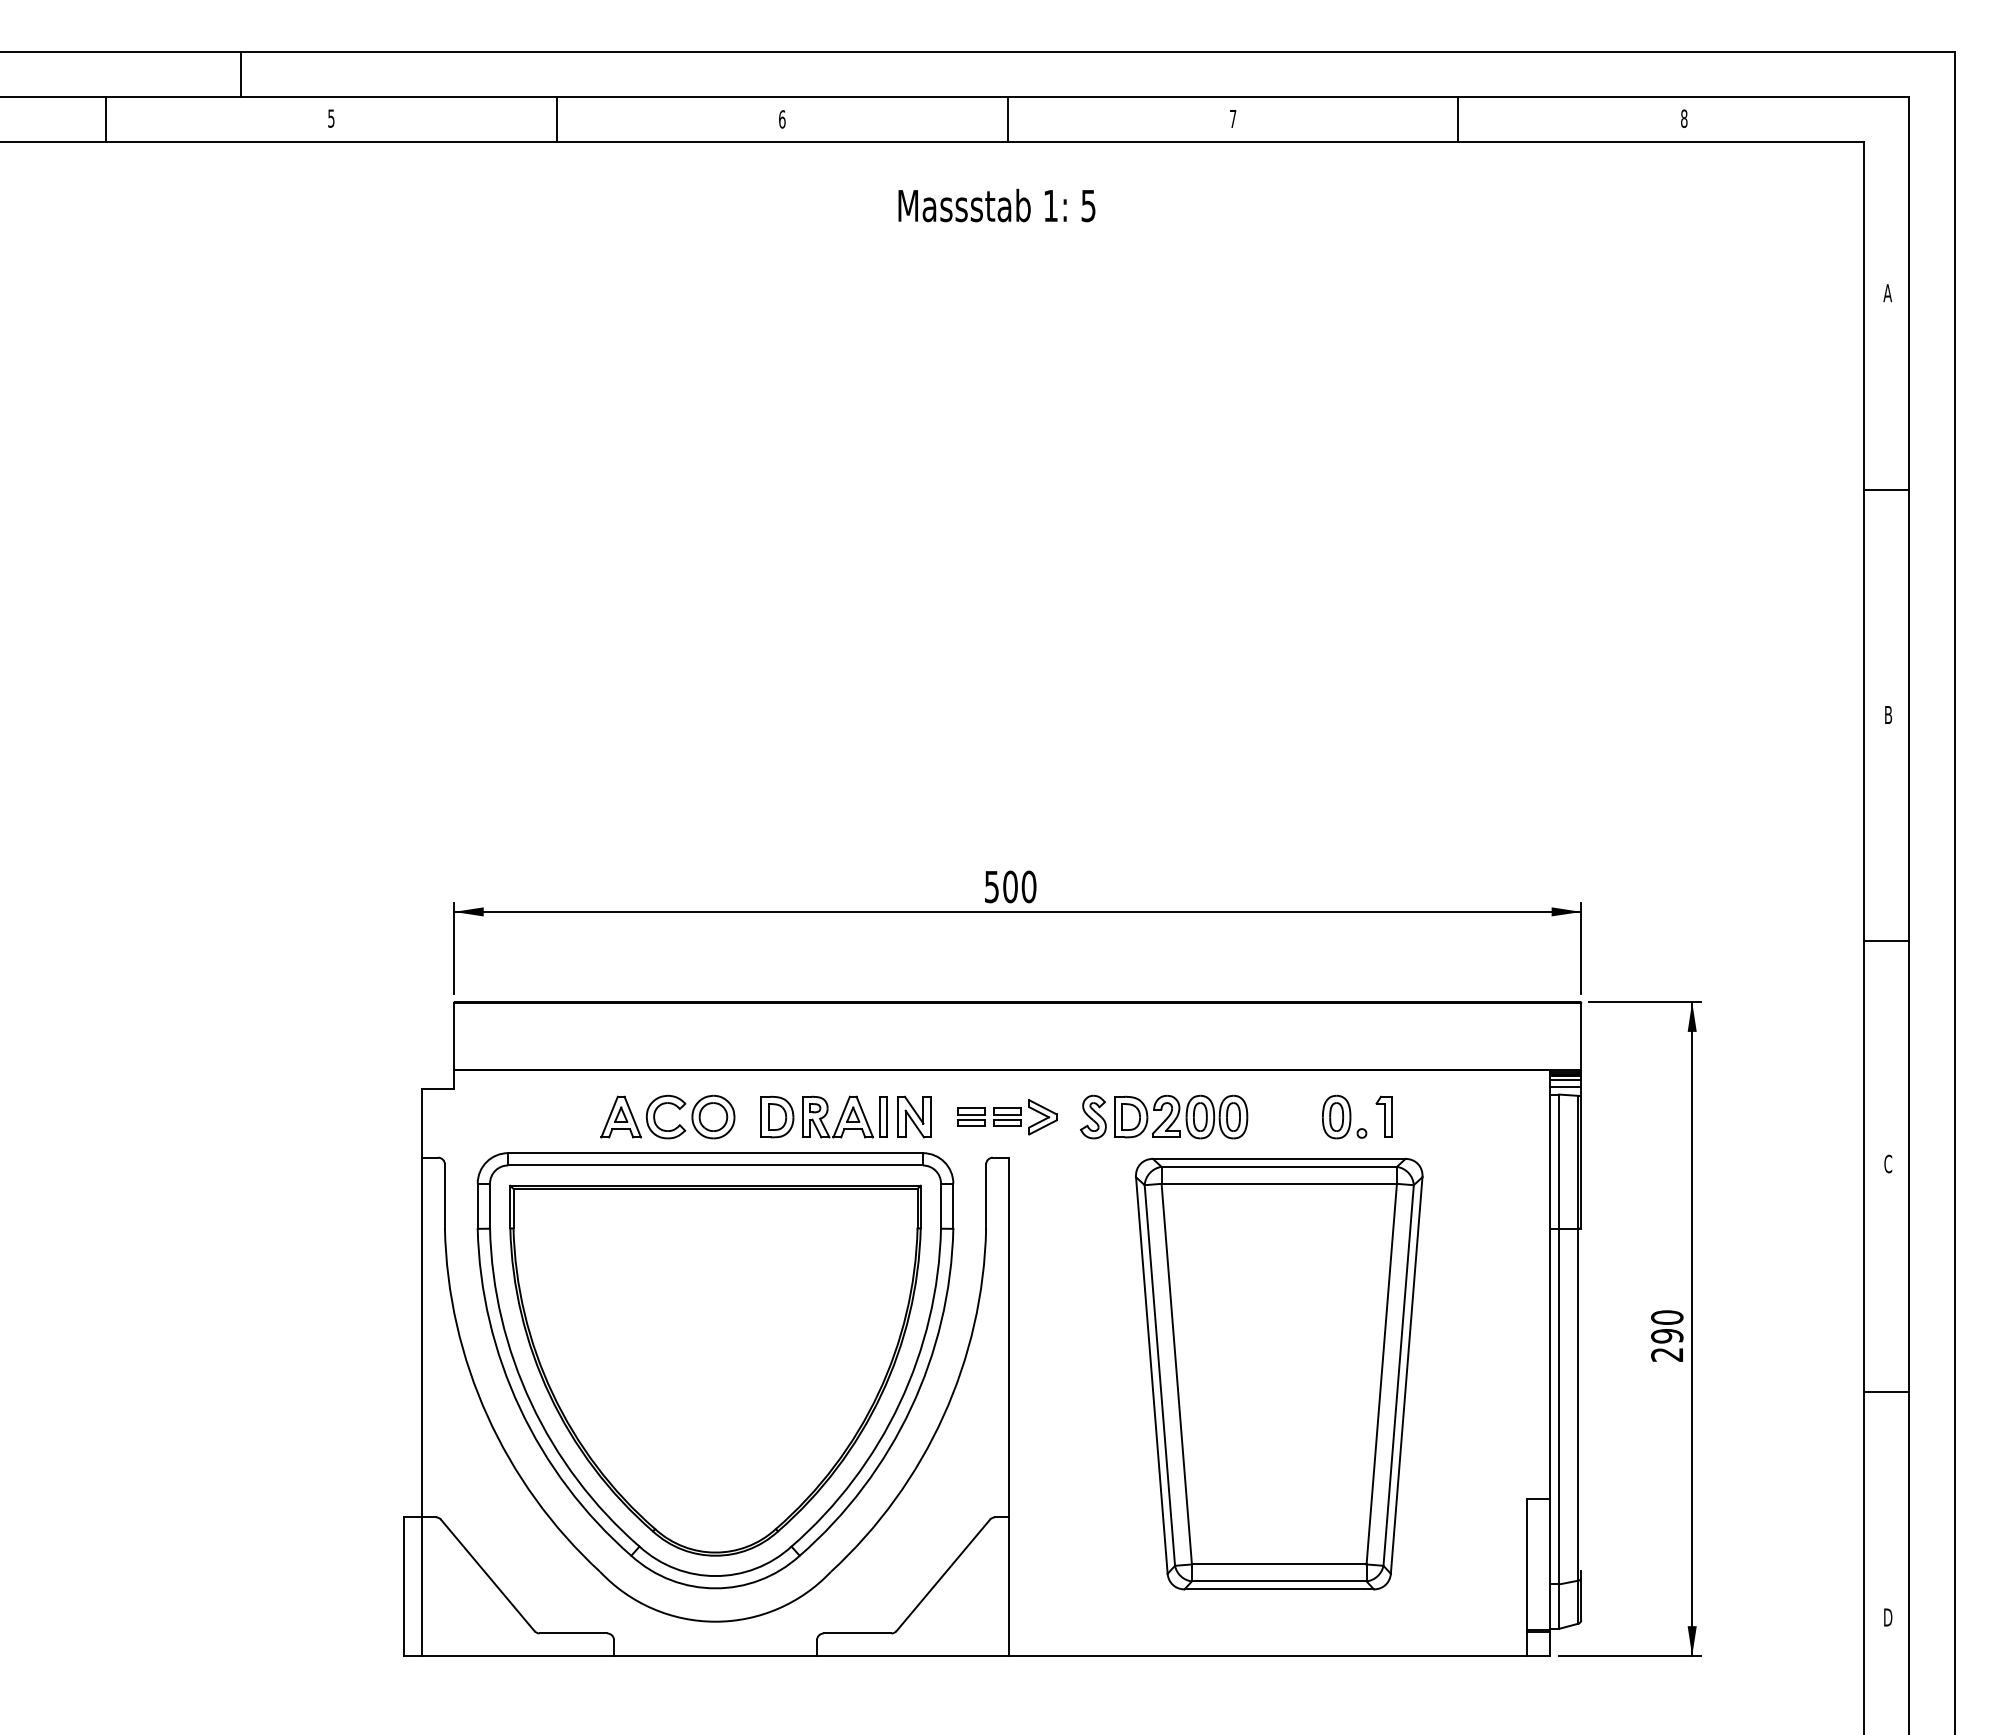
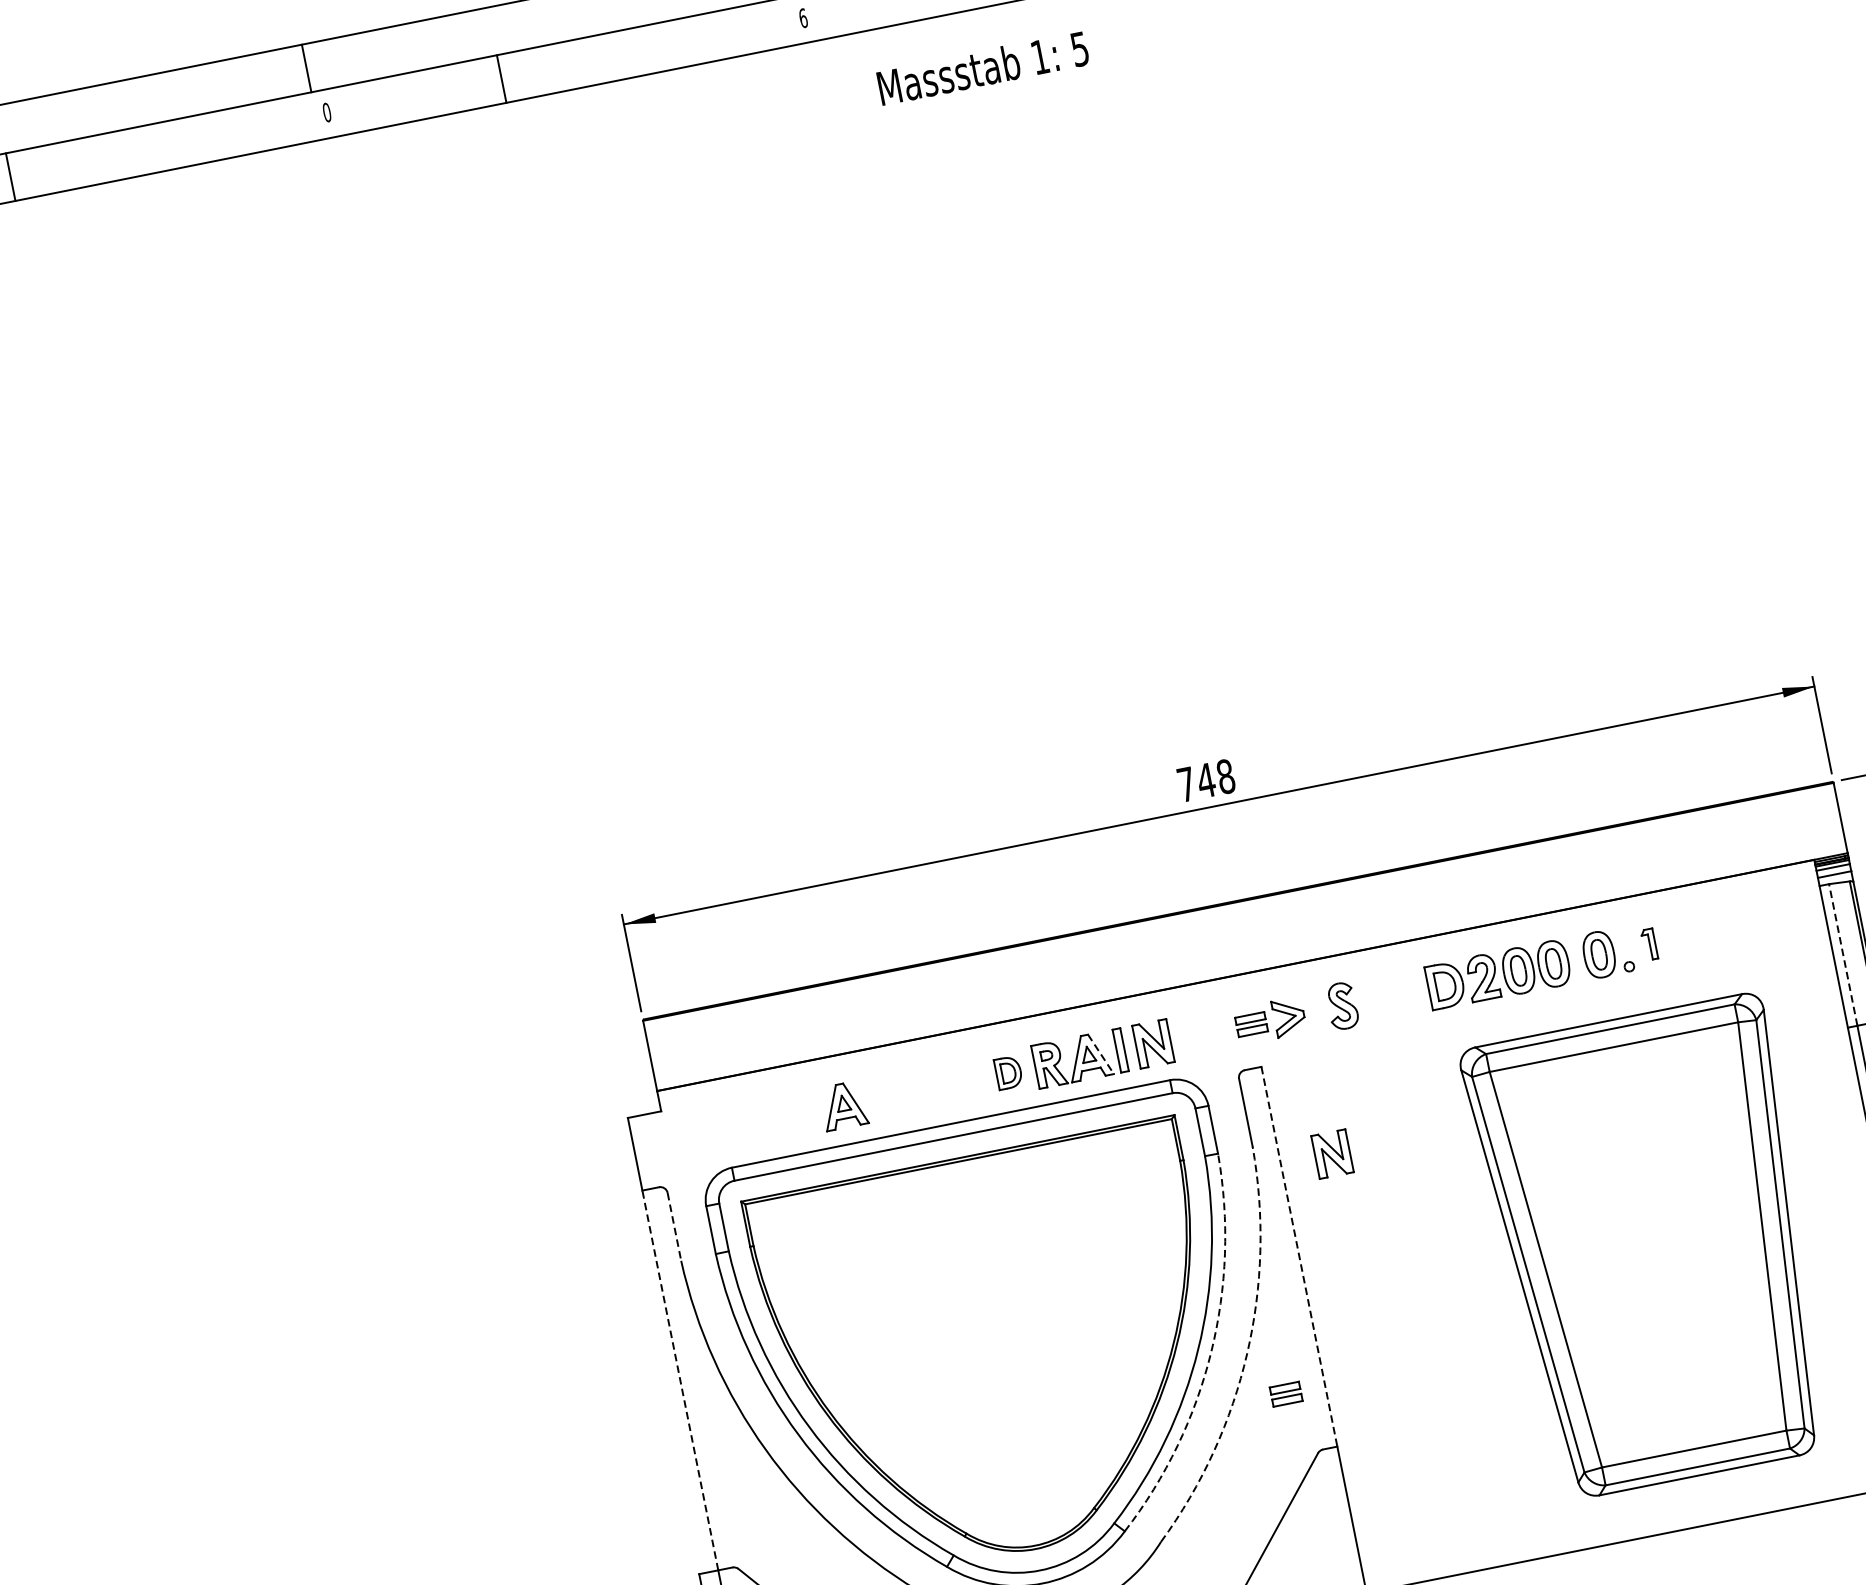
line: (240, 74) -> (306, 68), moved
text: (331, 118) -> (327, 112), 5 -> 0
line: (105, 119) -> (10, 176), moved
line: (556, 119) -> (501, 78), moved
text: (996, 205) -> (982, 68), moved
text: (1010, 886) -> (1206, 780), 500 -> 748
part: (690, 1116) -> (916, 1090), removed
part: (777, 1116) -> (1008, 1072), size x0.7
part: (971, 1116) -> (1285, 1393), moved
part: (1181, 1116) -> (1498, 974), moved
part: (1383, 1116) -> (1648, 944), size x0.7
line: (864, 1117) -> (1100, 1054), solid -> dashed
line: (1558, 1161) -> (1842, 954), solid -> dashed
line: (444, 1197) -> (674, 1227), solid -> dashed
part: (1057, 1249) -> (1332, 1153), added
line: (422, 1337) -> (680, 1380), solid -> dashed
line: (1008, 1337) -> (1299, 1256), solid -> dashed
part: (1279, 1373) -> (1654, 1247), moved
arc: (910, 1408) -> (1210, 1352), solid -> dashed
arc: (943, 1416) -> (1247, 1353), solid -> dashed

